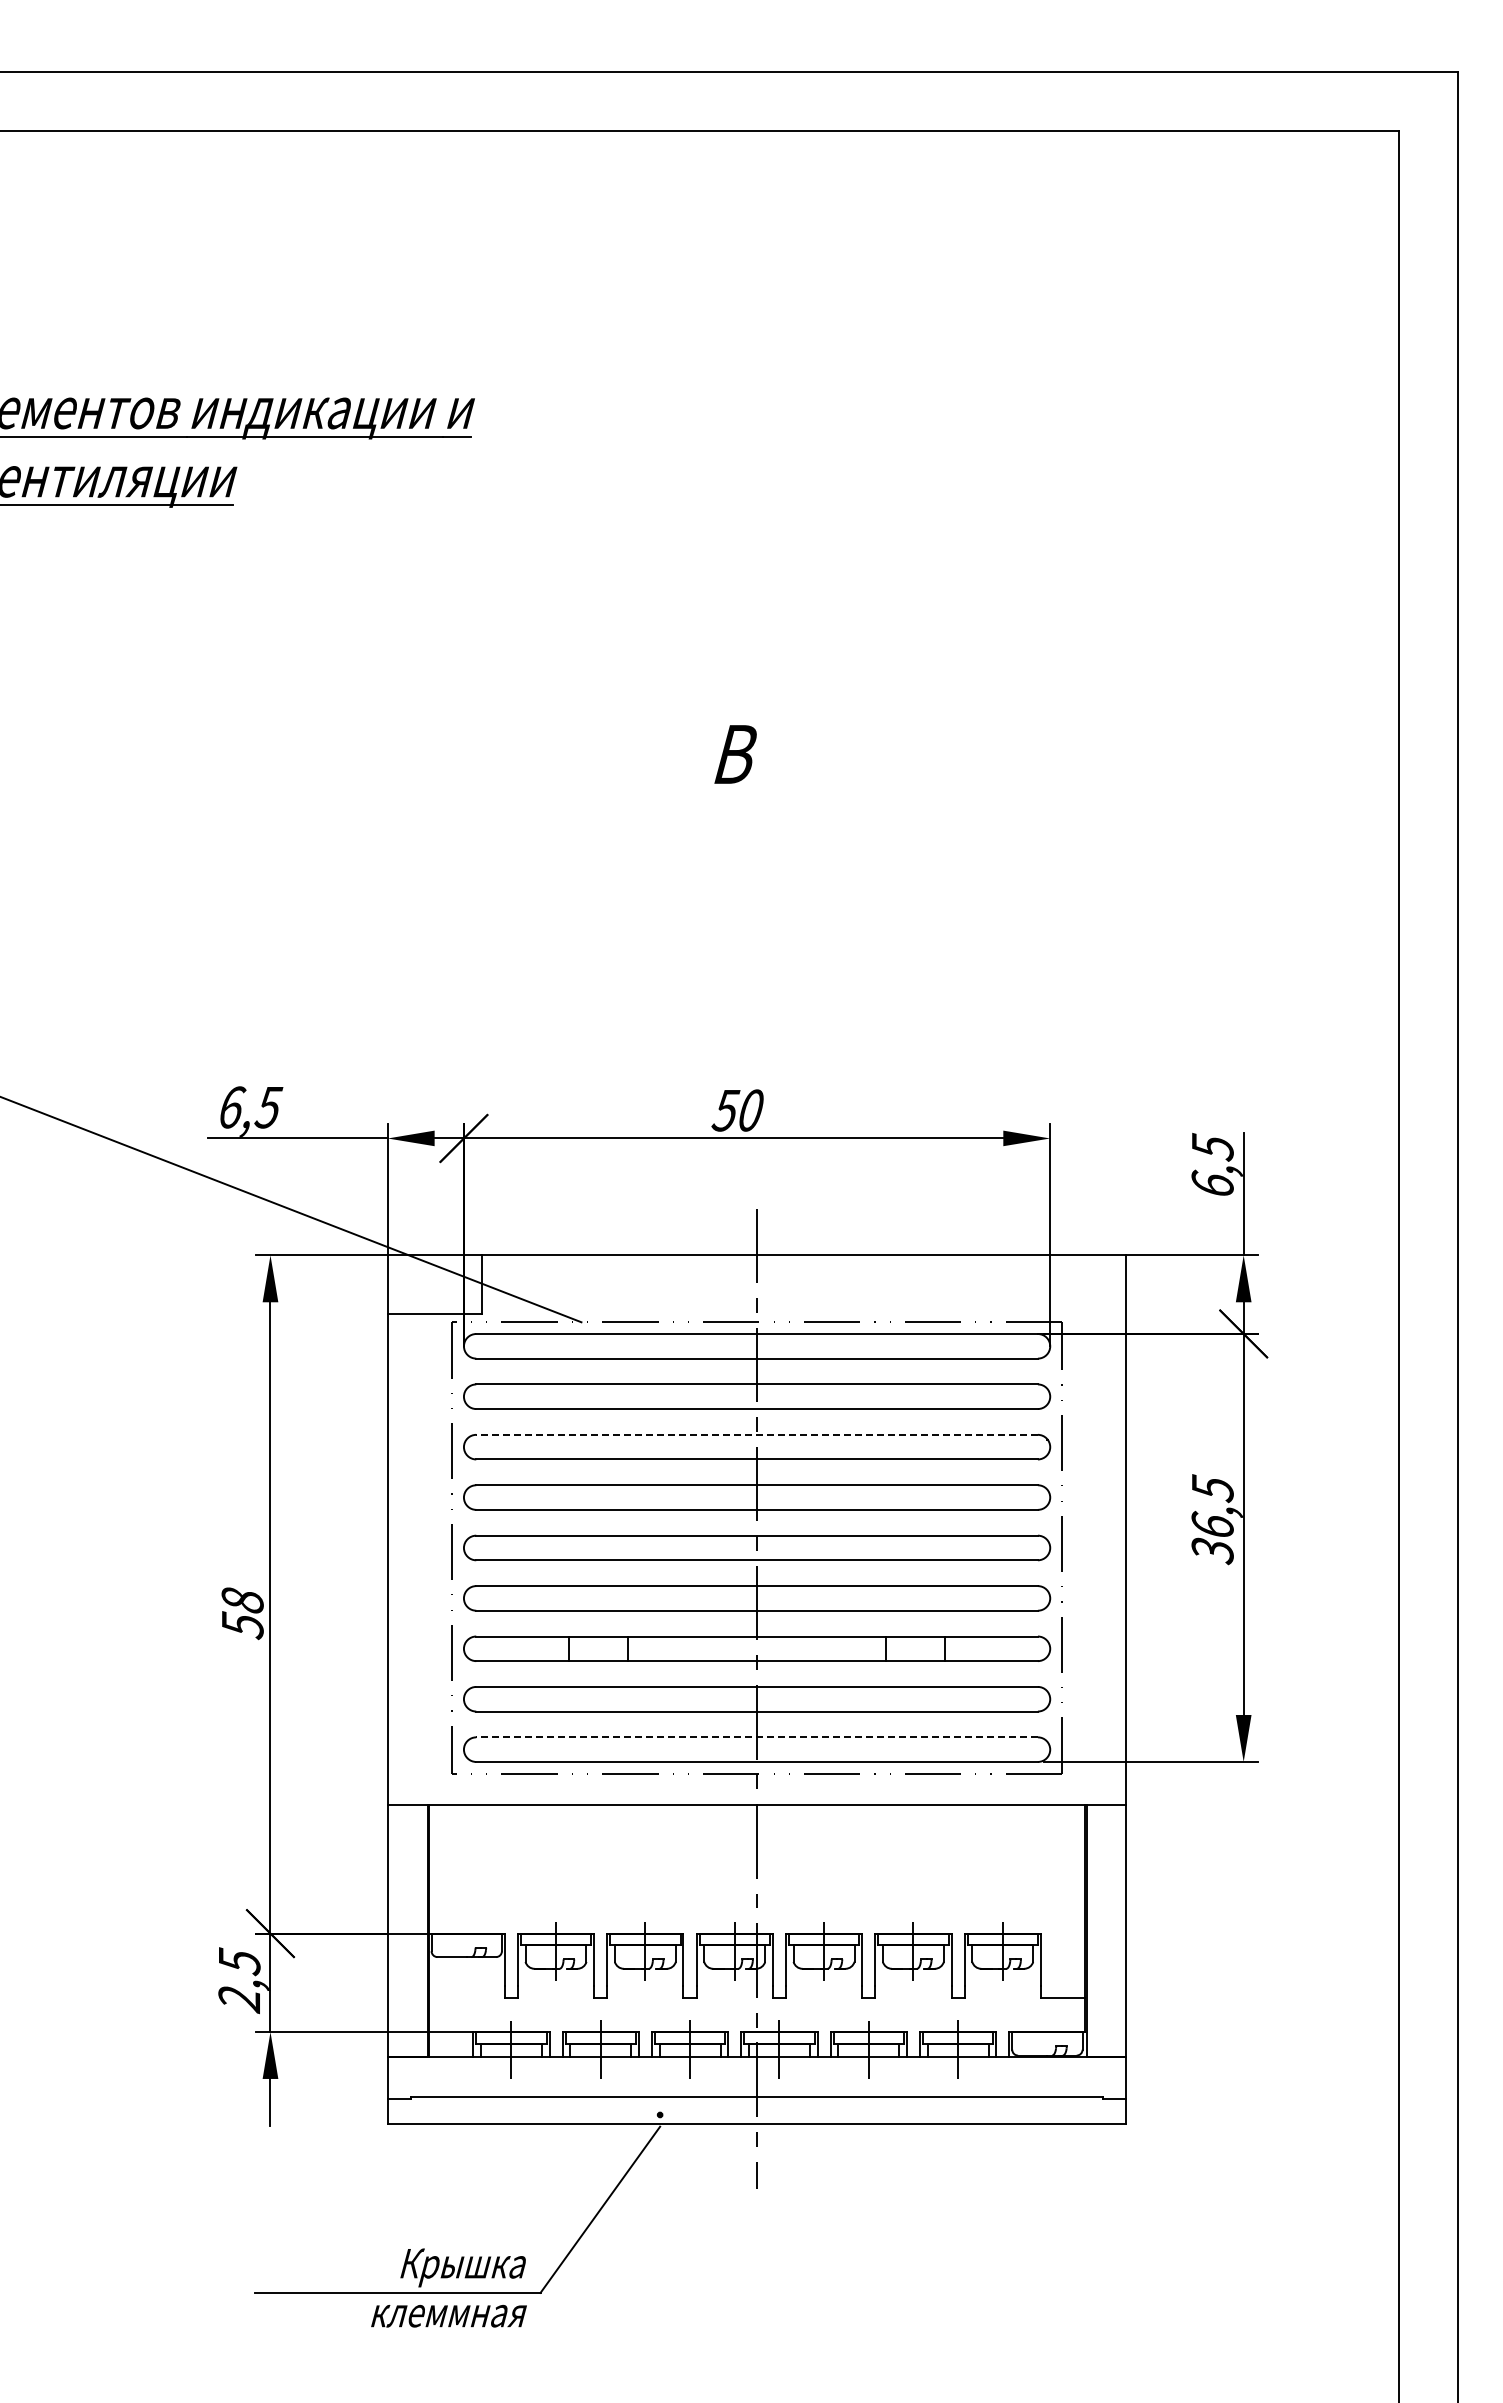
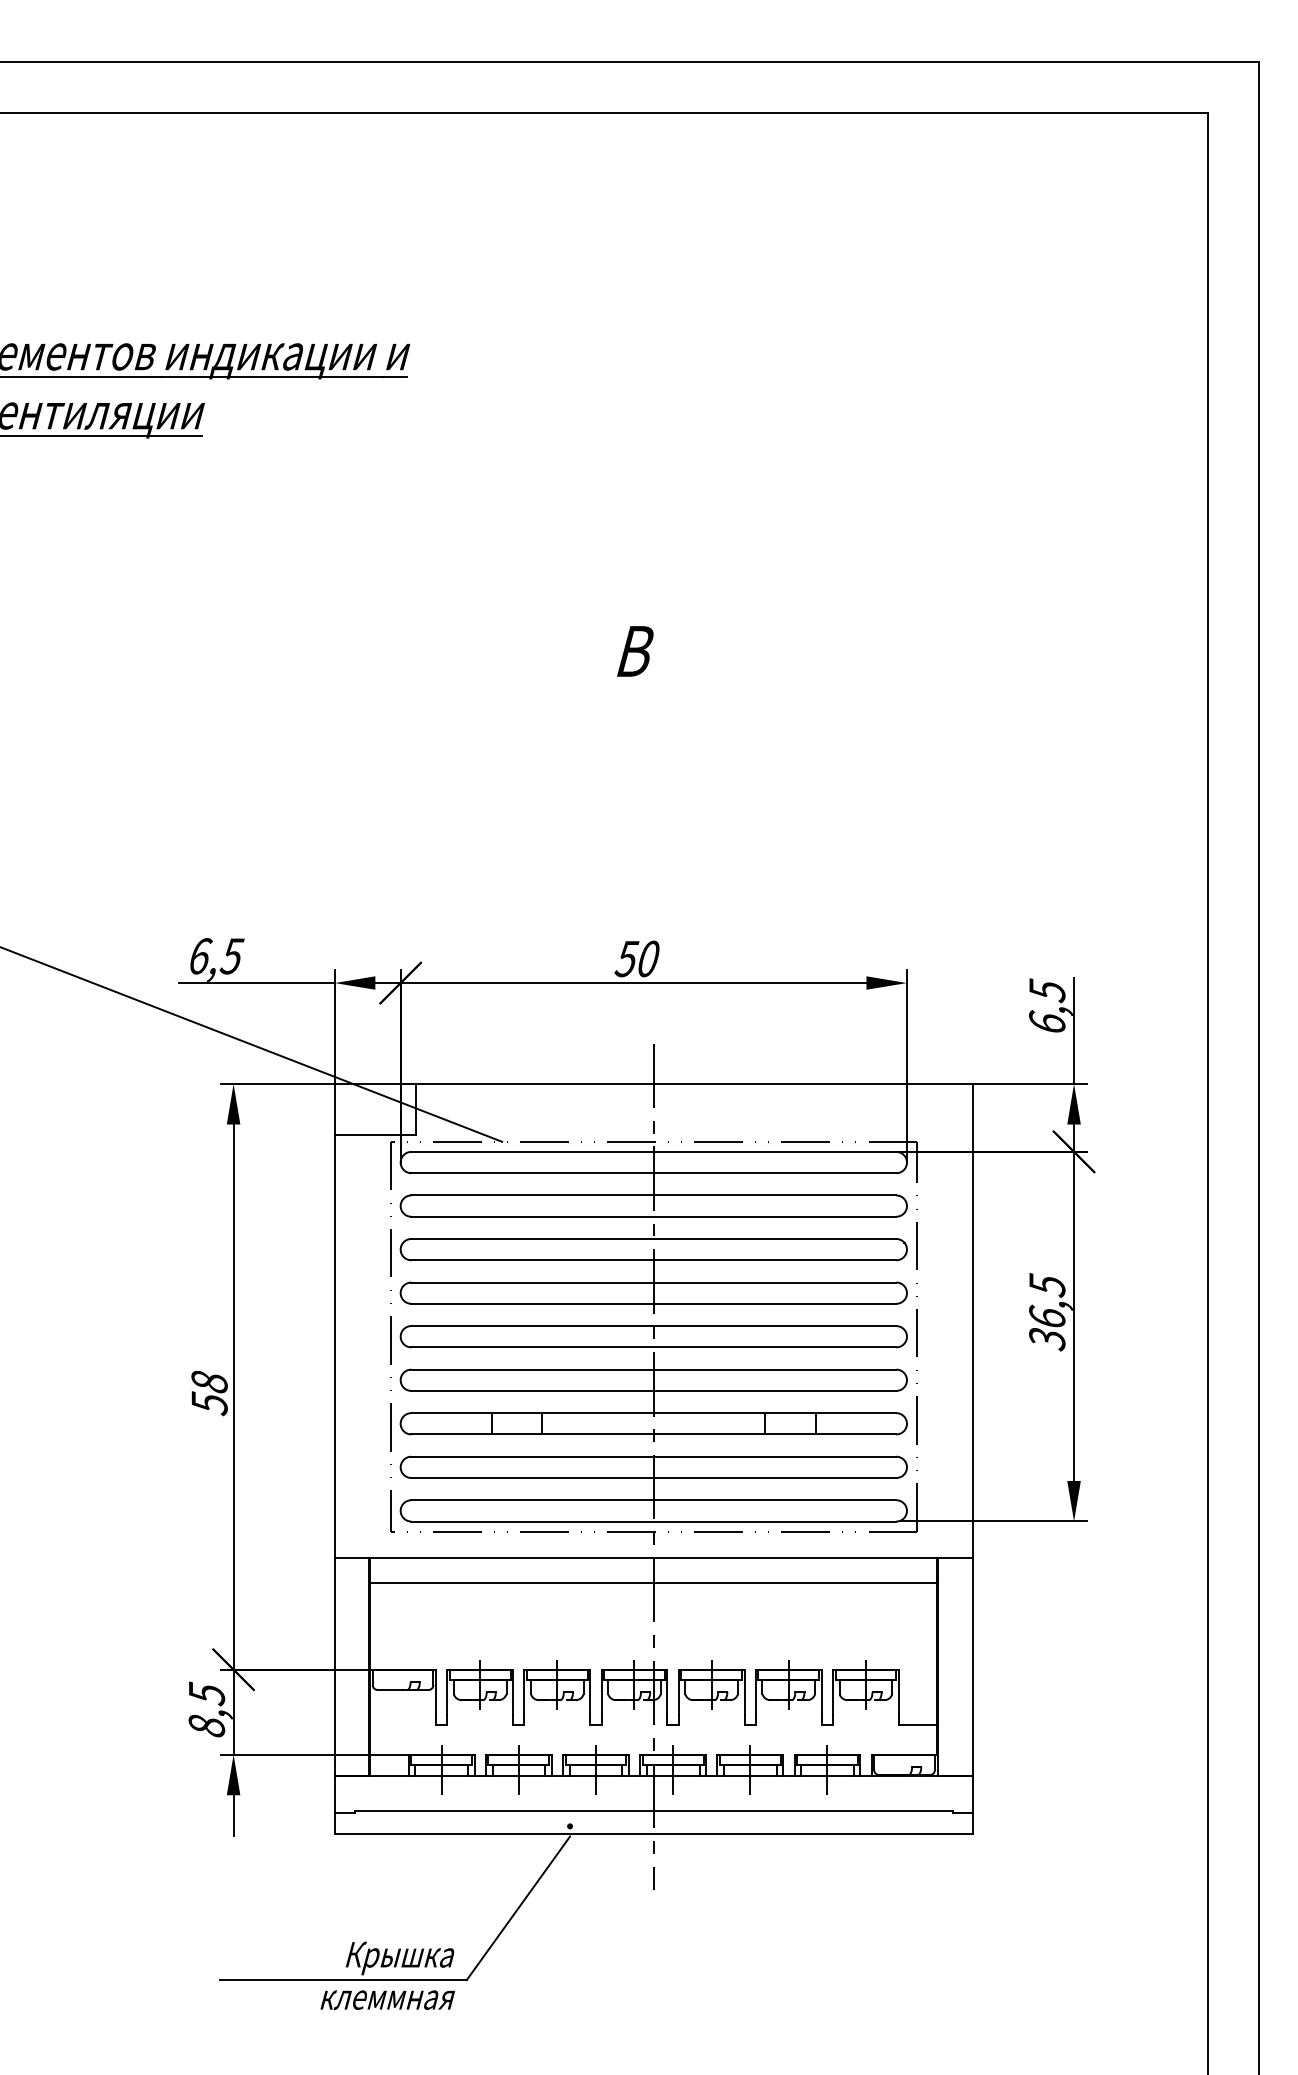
line: (757, 1434) -> (654, 1238), dashed -> solid
line: (757, 1737) -> (654, 1500), dashed -> solid
line: (756, 1832) -> (653, 1582), added
text: (239, 1999) -> (206, 1726), 2,5 -> 8,5

